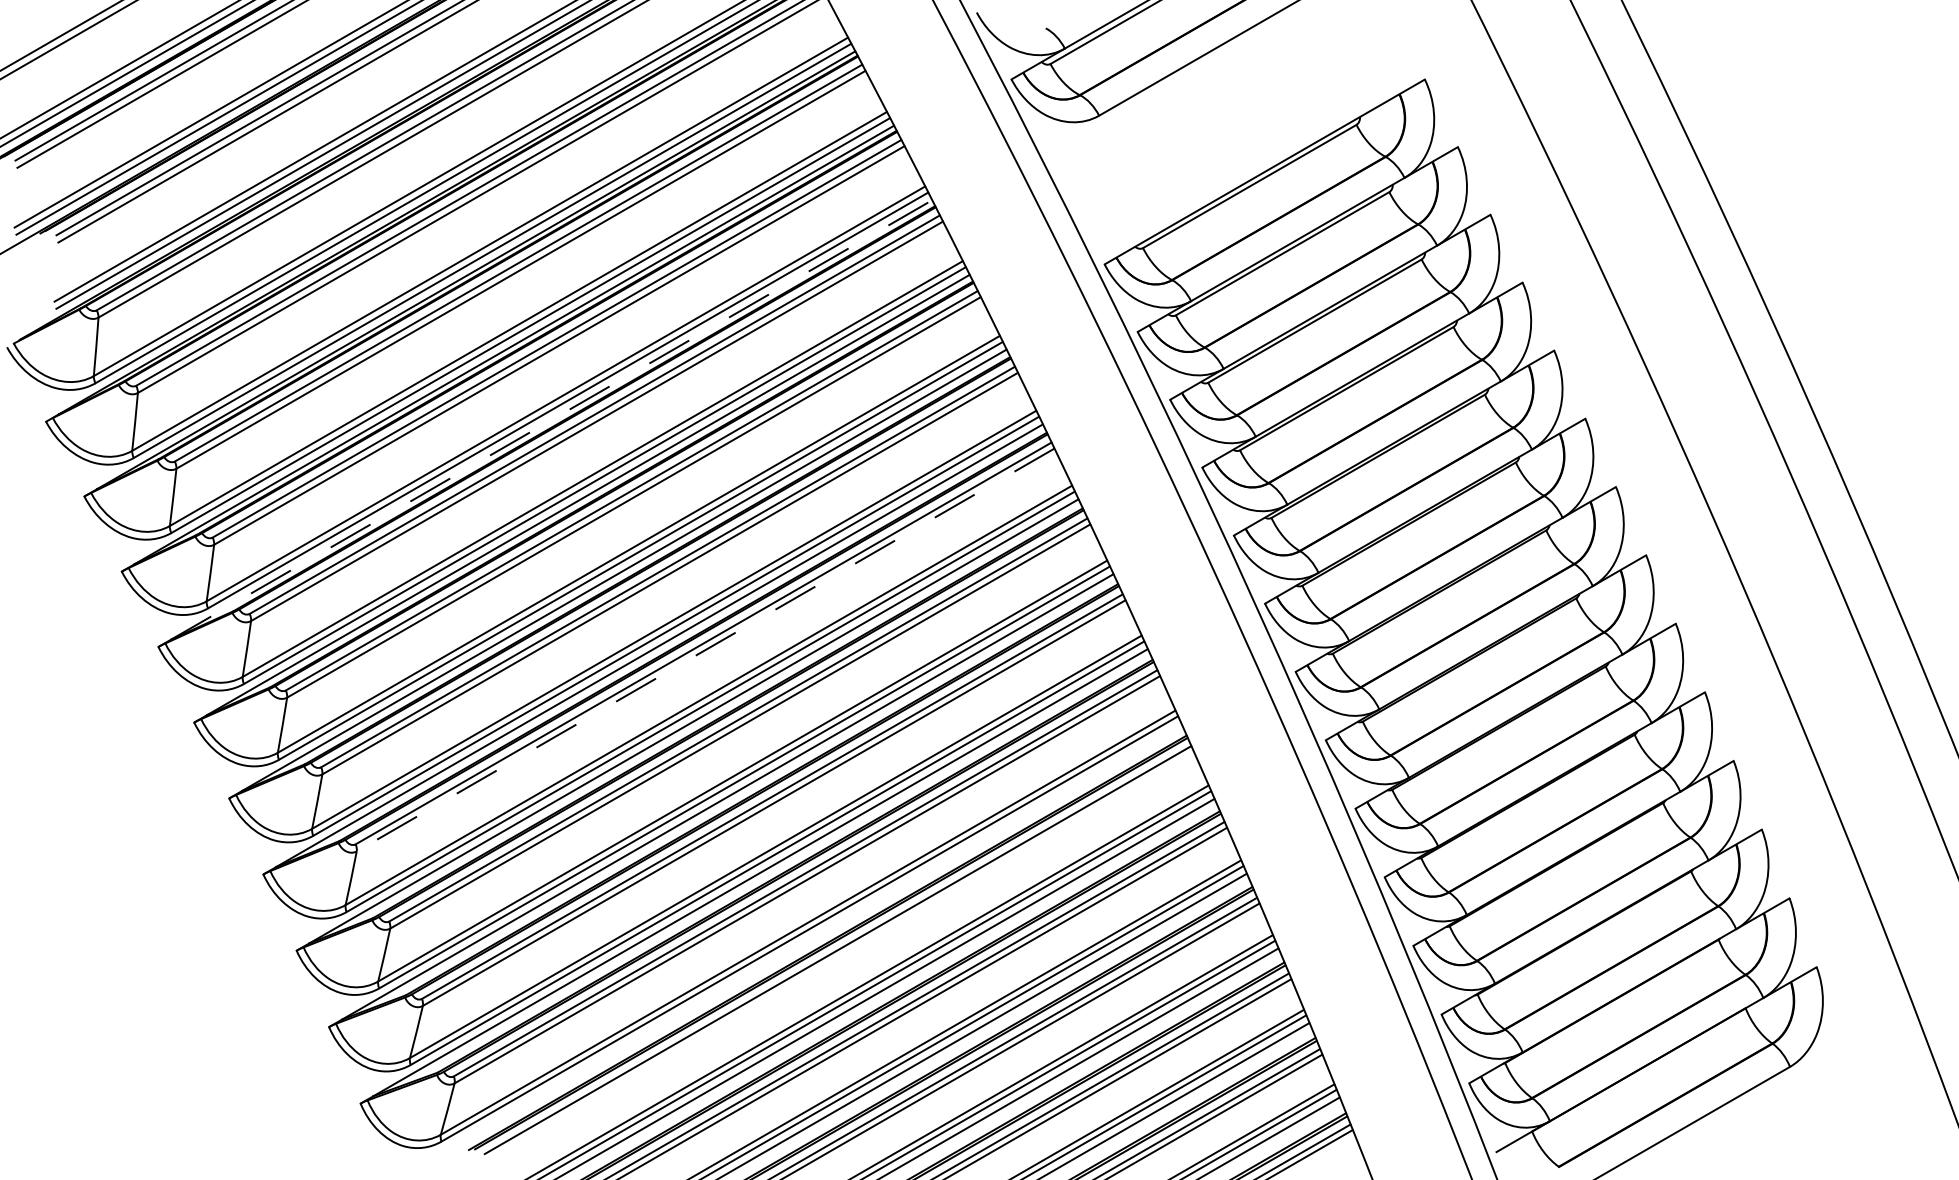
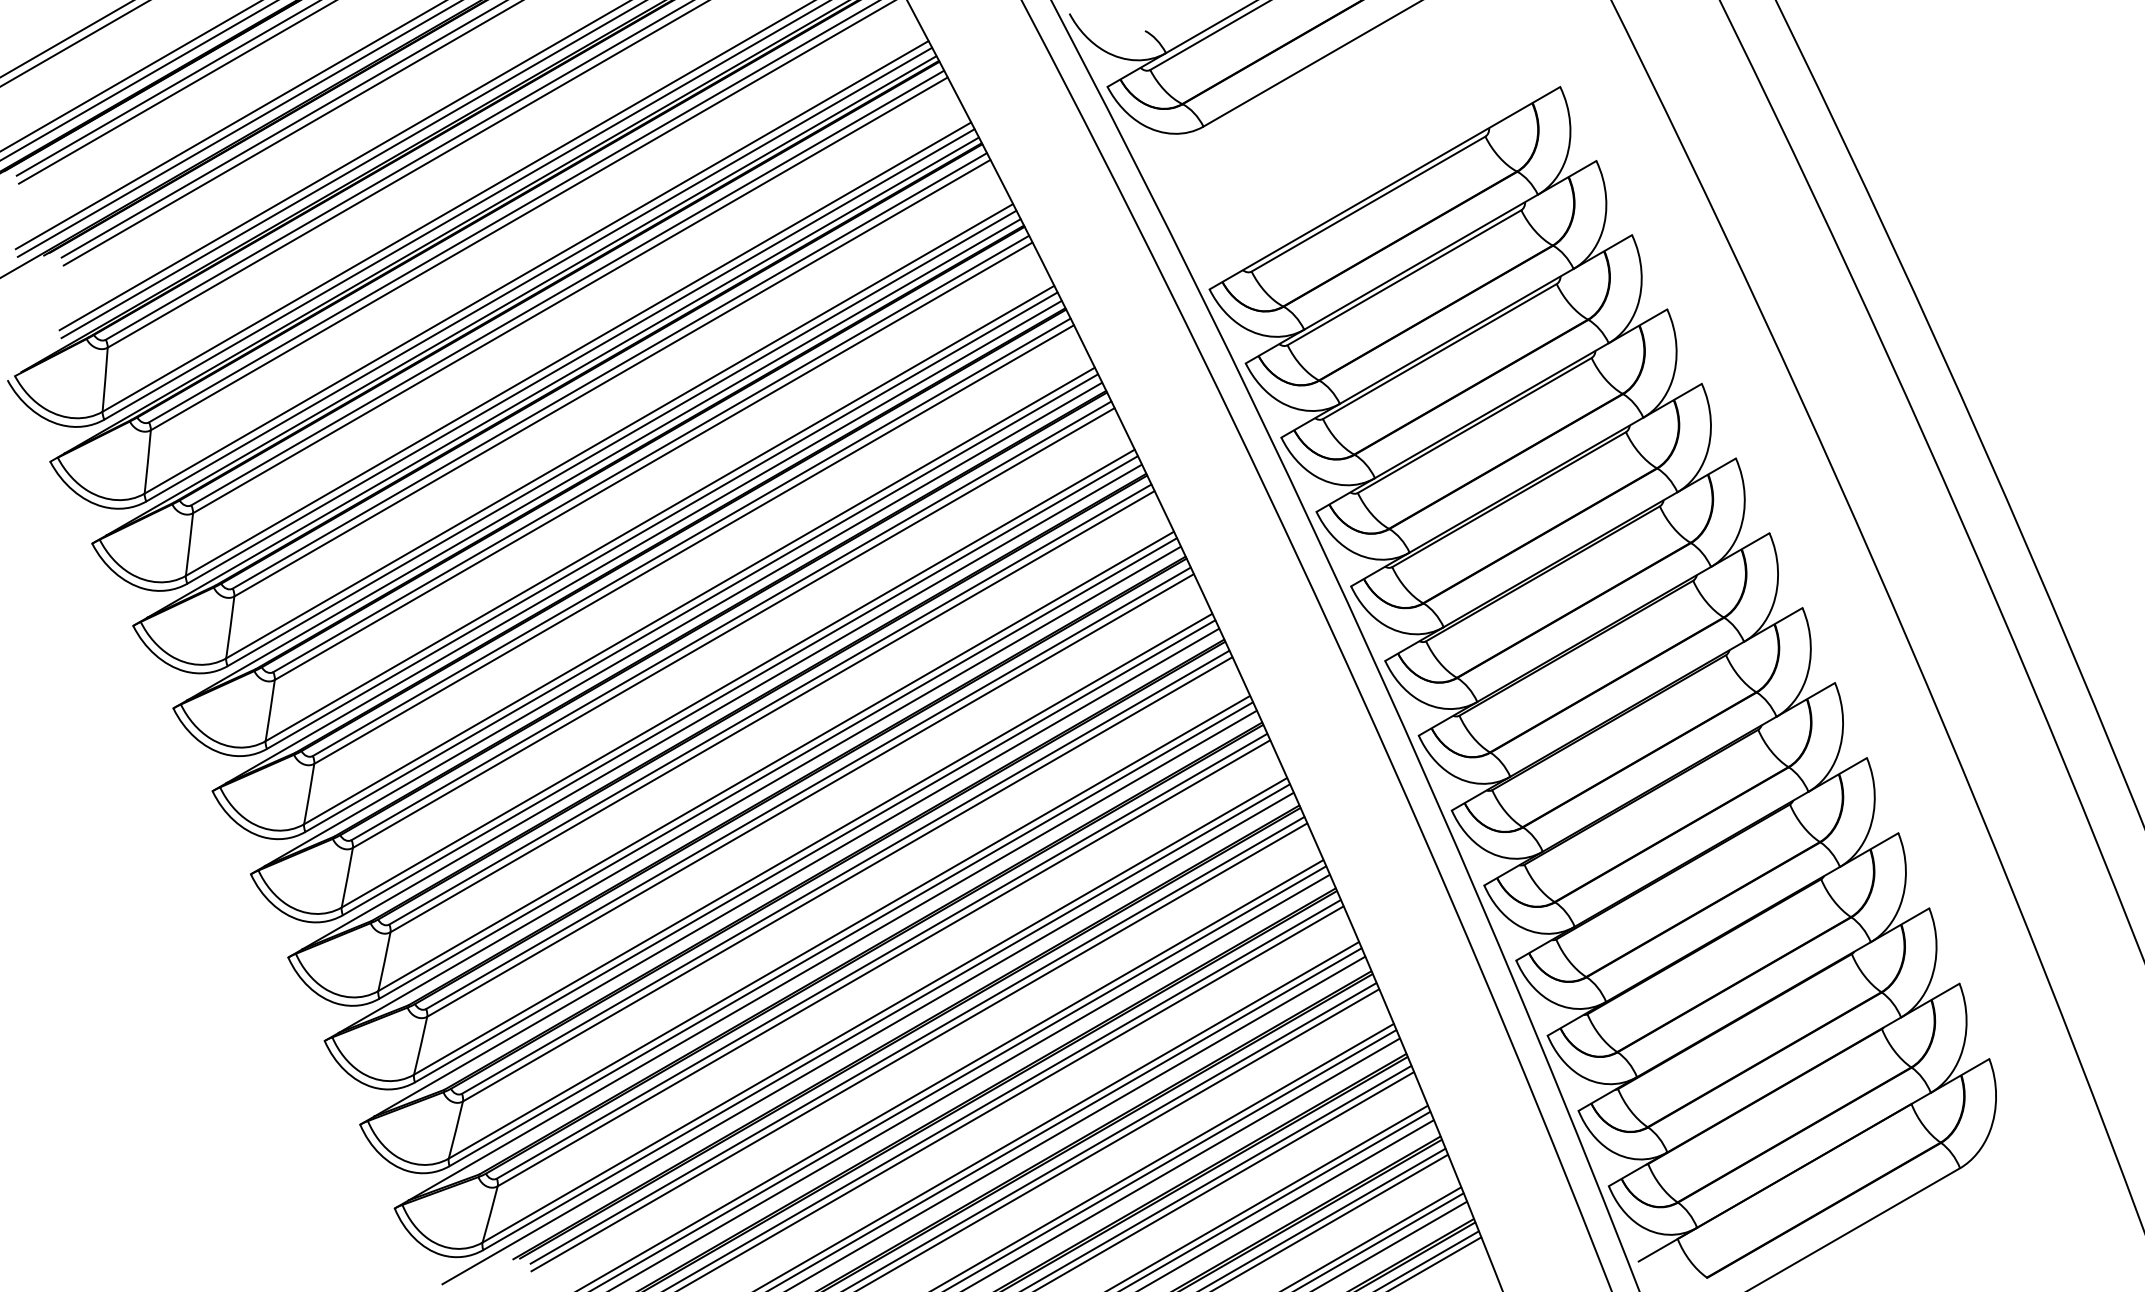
line: (552, 419) -> (604, 459), dashed -> solid
line: (705, 650) -> (772, 712), dashed -> solid
line: (792, 948) -> (867, 1038), added
line: (839, 956) -> (919, 1047), added

